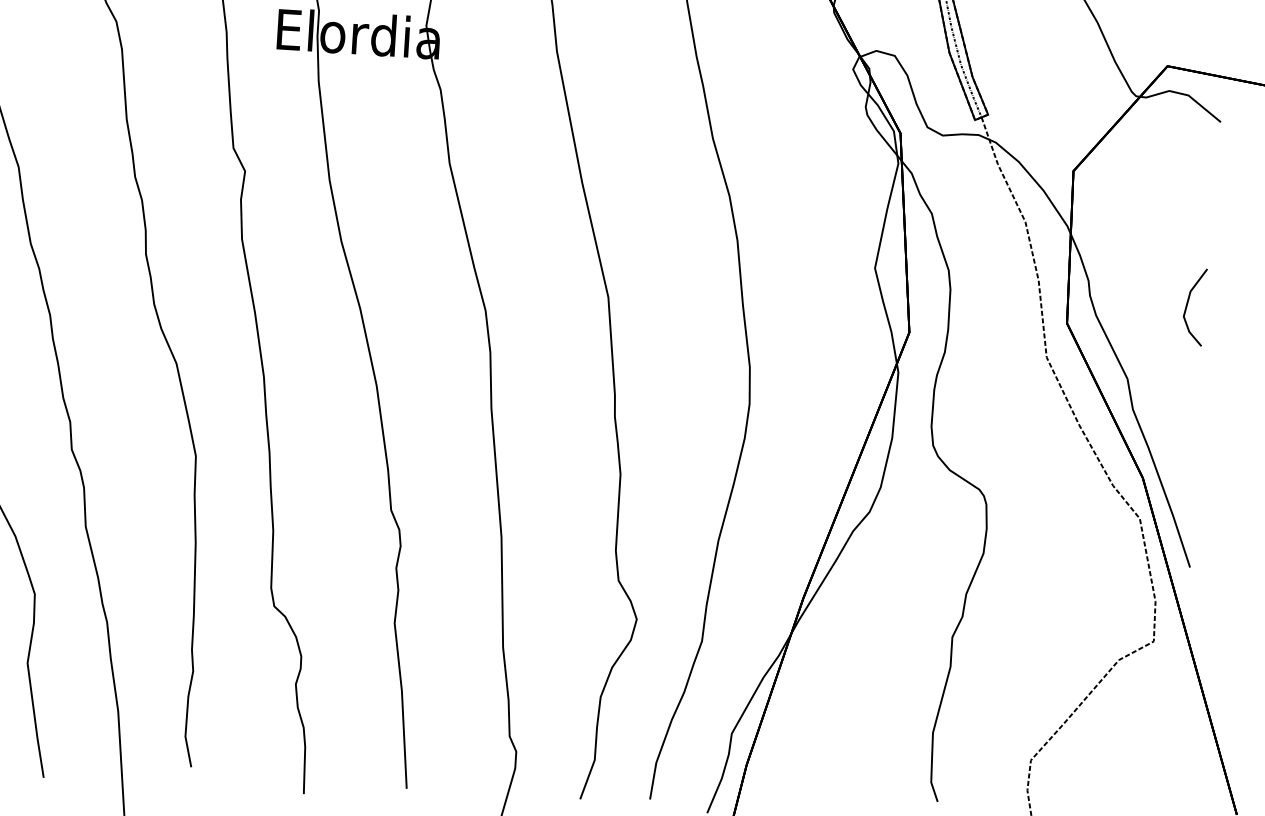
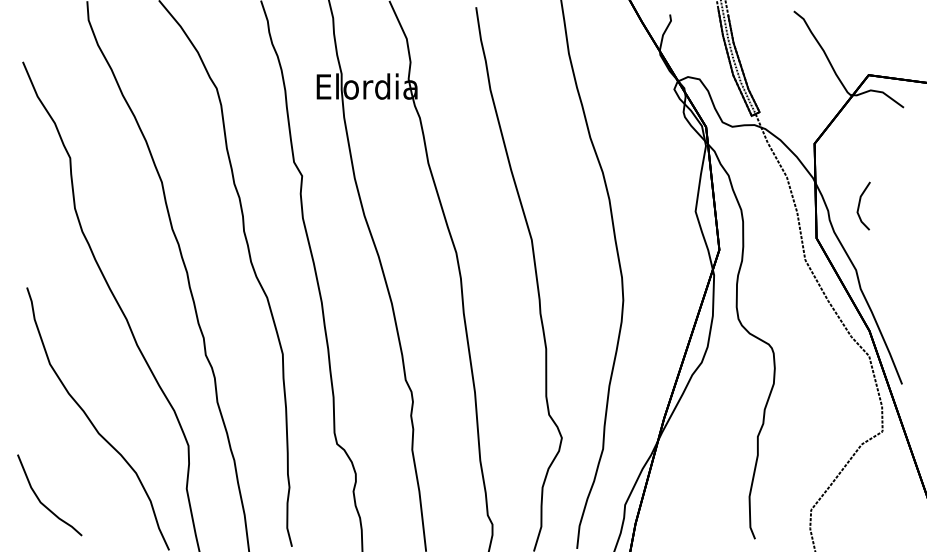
line: (1189, 302) -> (860, 203), moved

